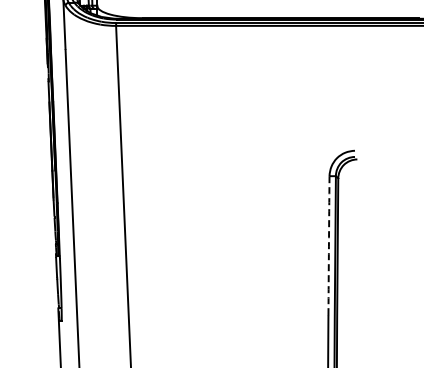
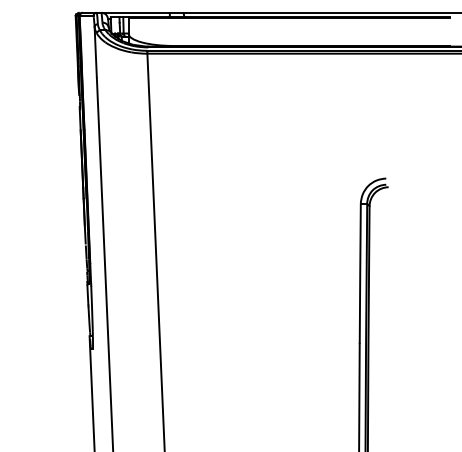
arc: (329, 245) -> (360, 273), dashed -> solid

